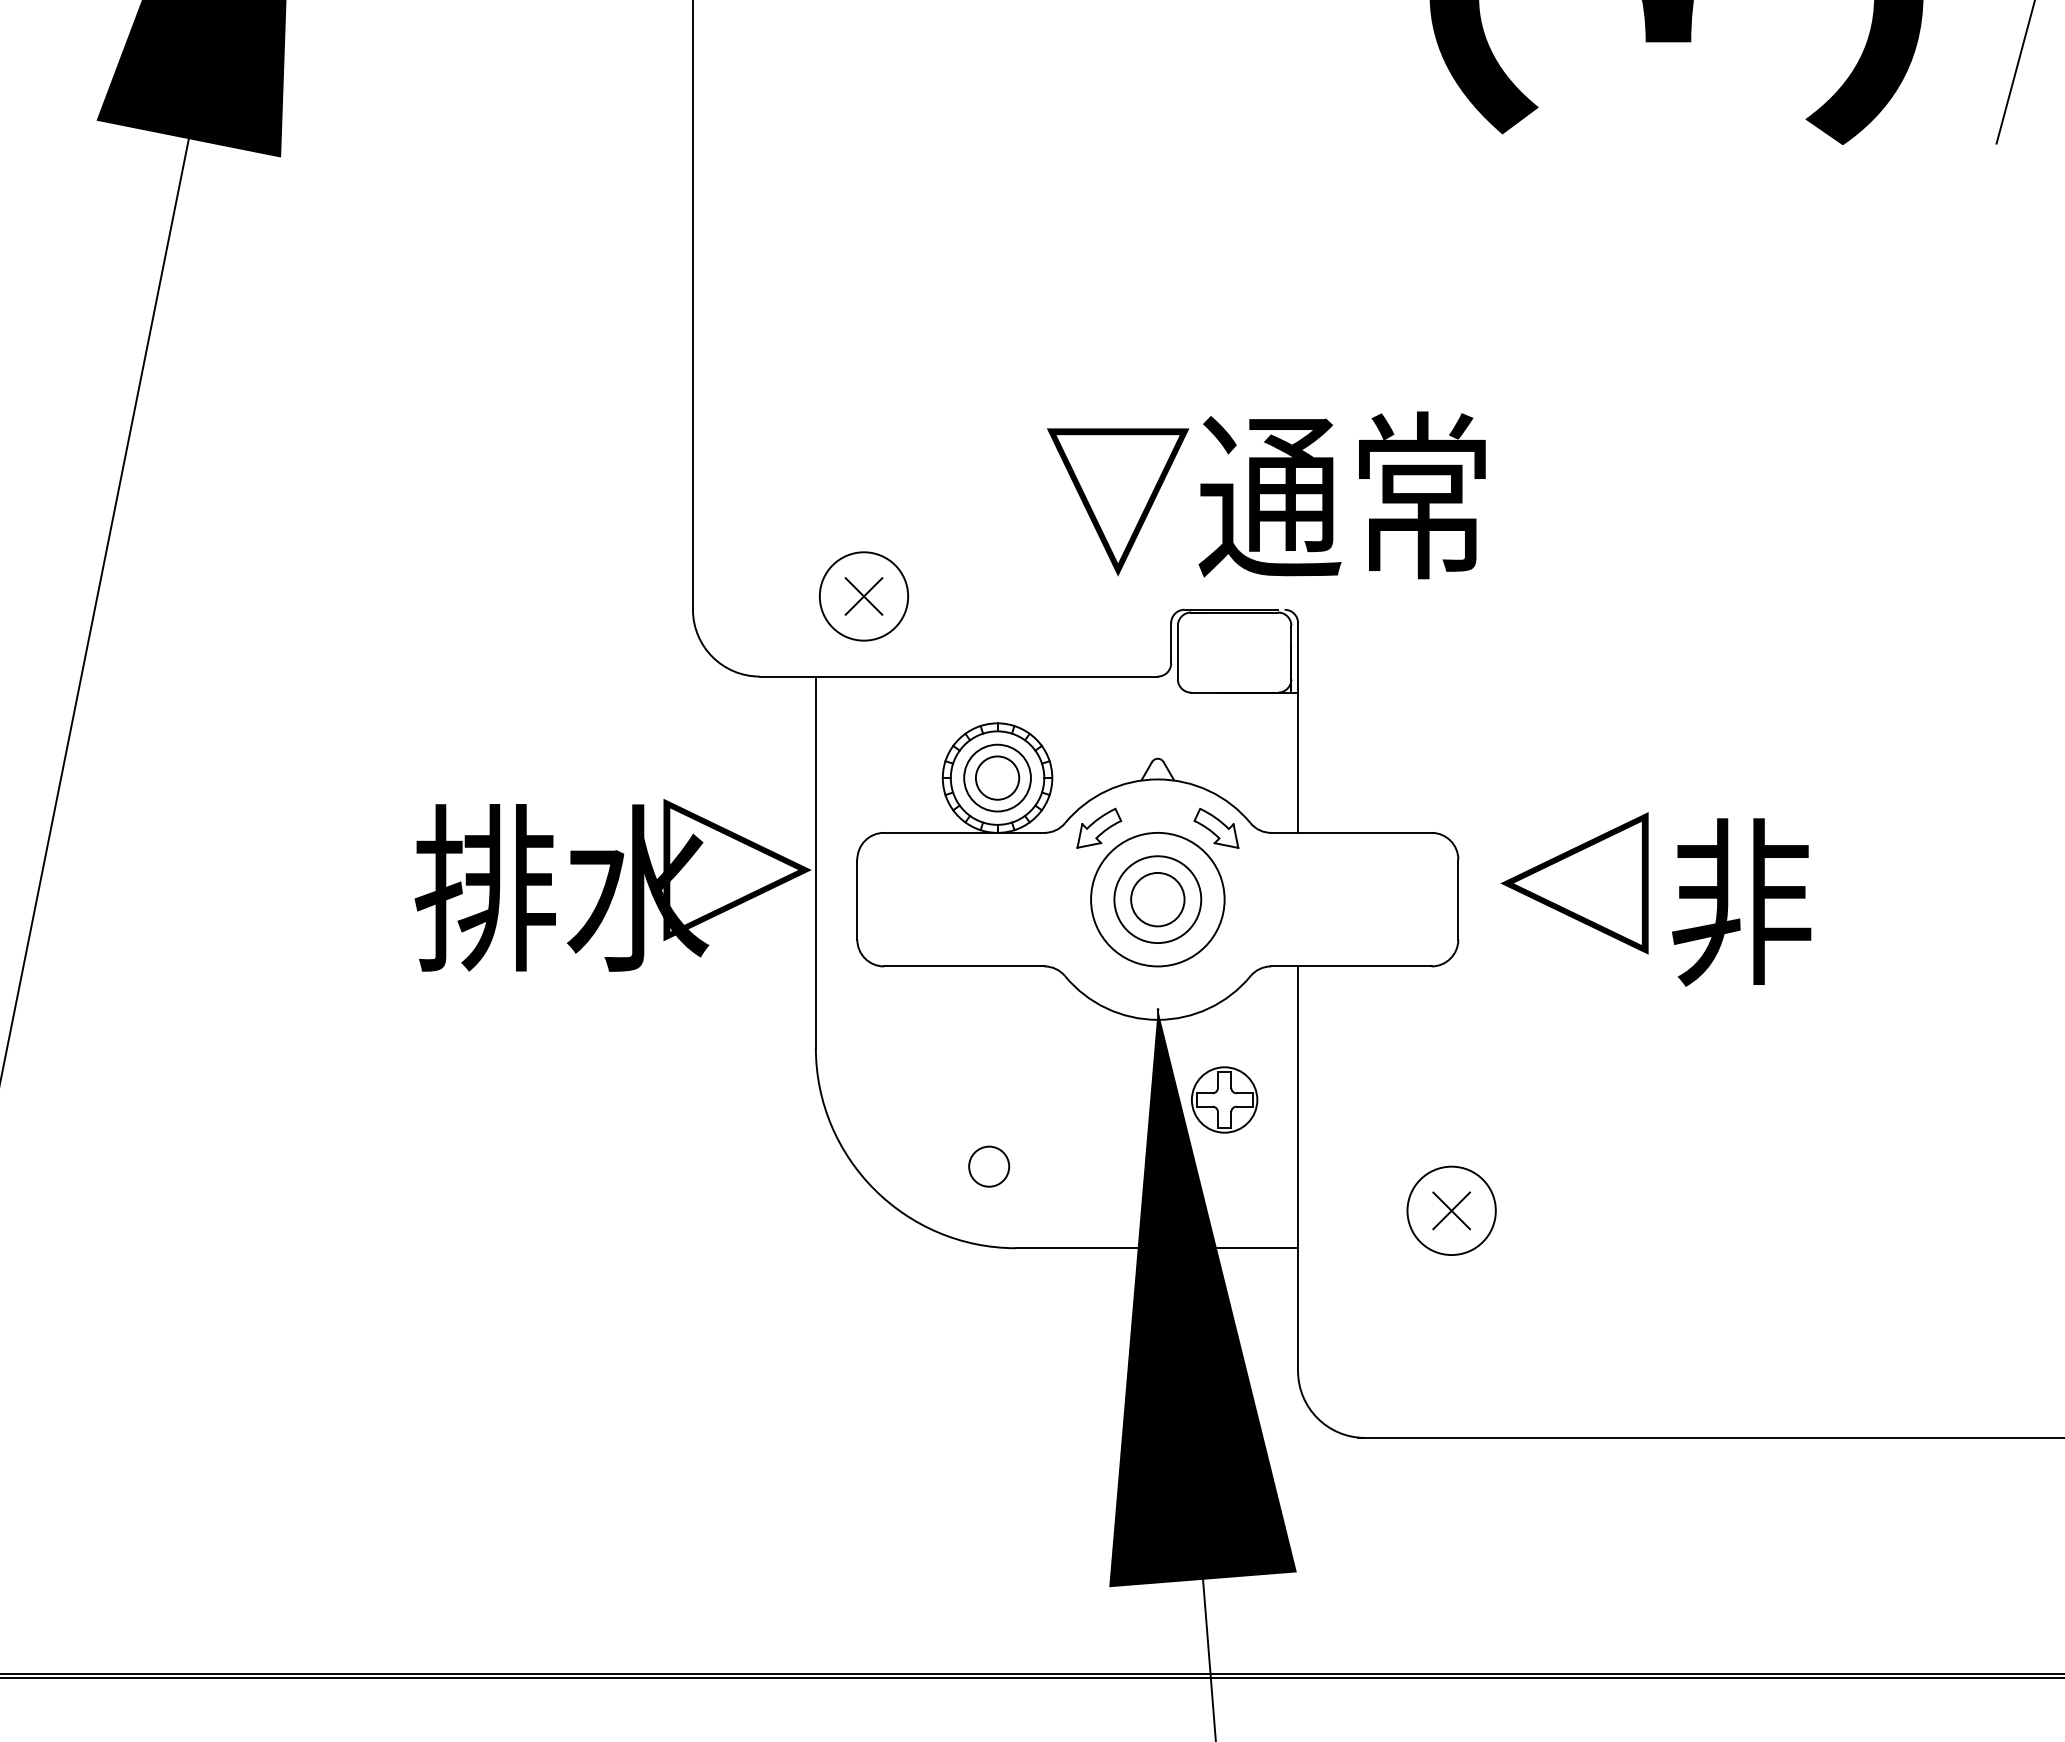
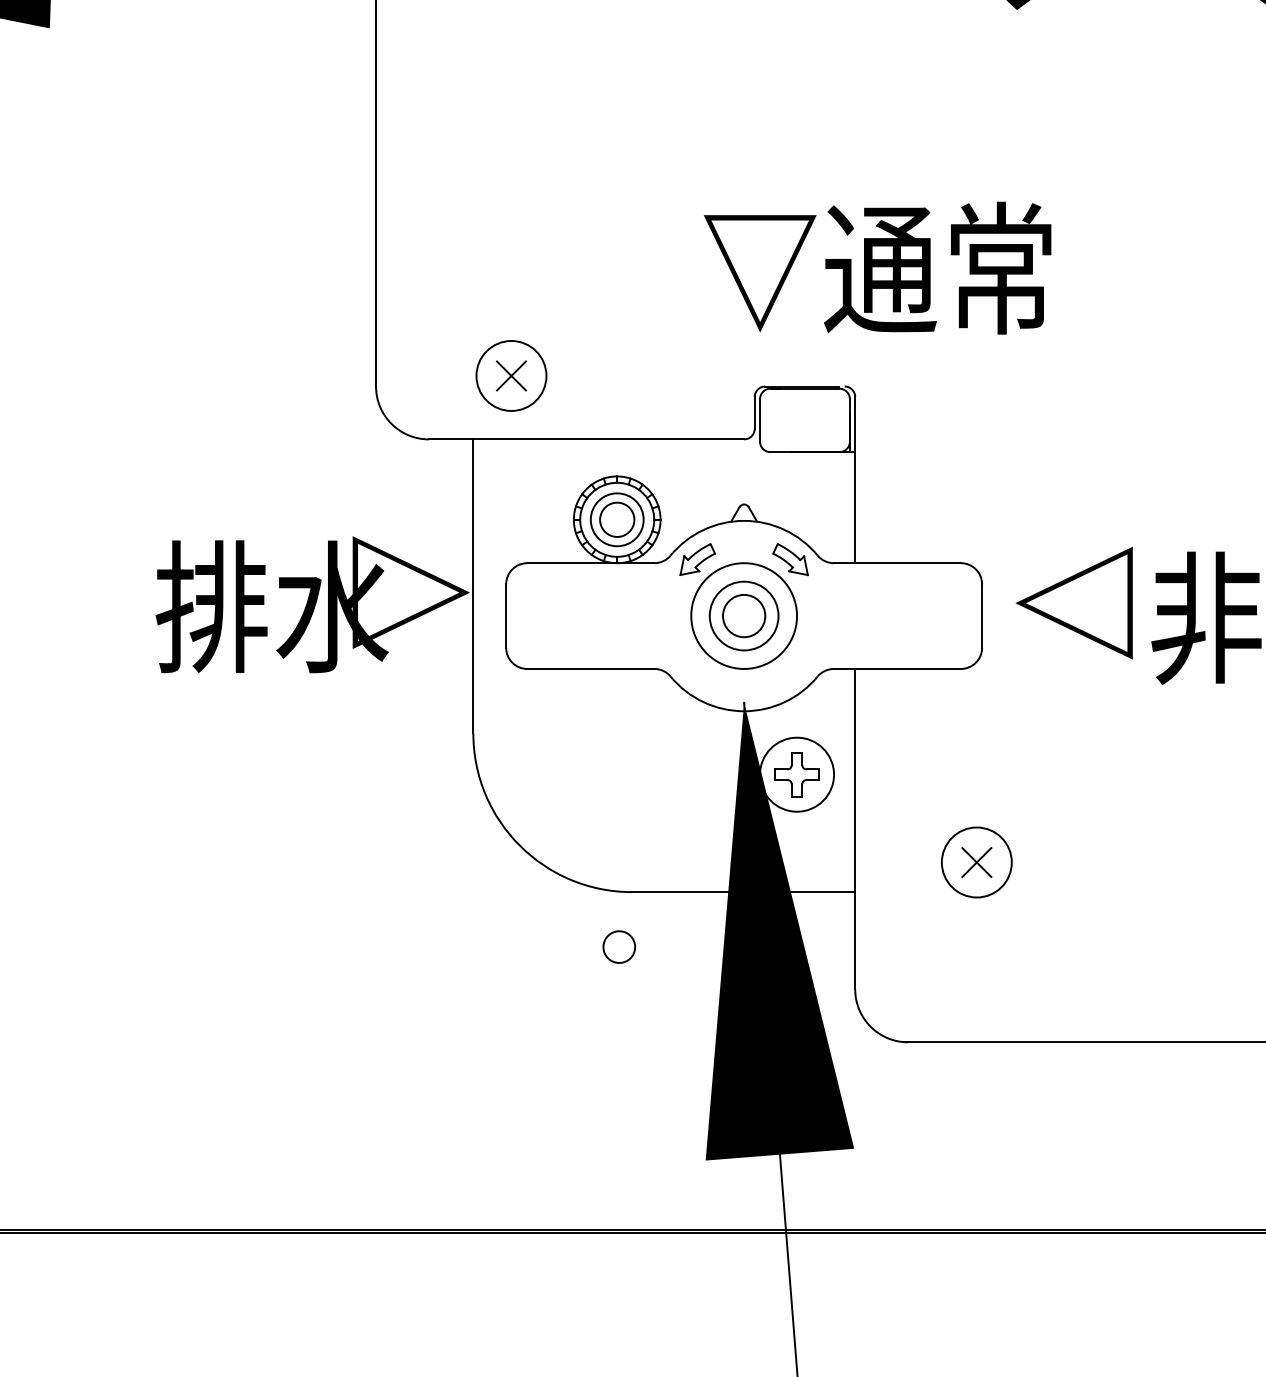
text: (1266, 495) -> (877, 268), moved
circle: (1224, 1099) -> (796, 774), size x1.43
circle: (989, 1166) -> (619, 946), moved

